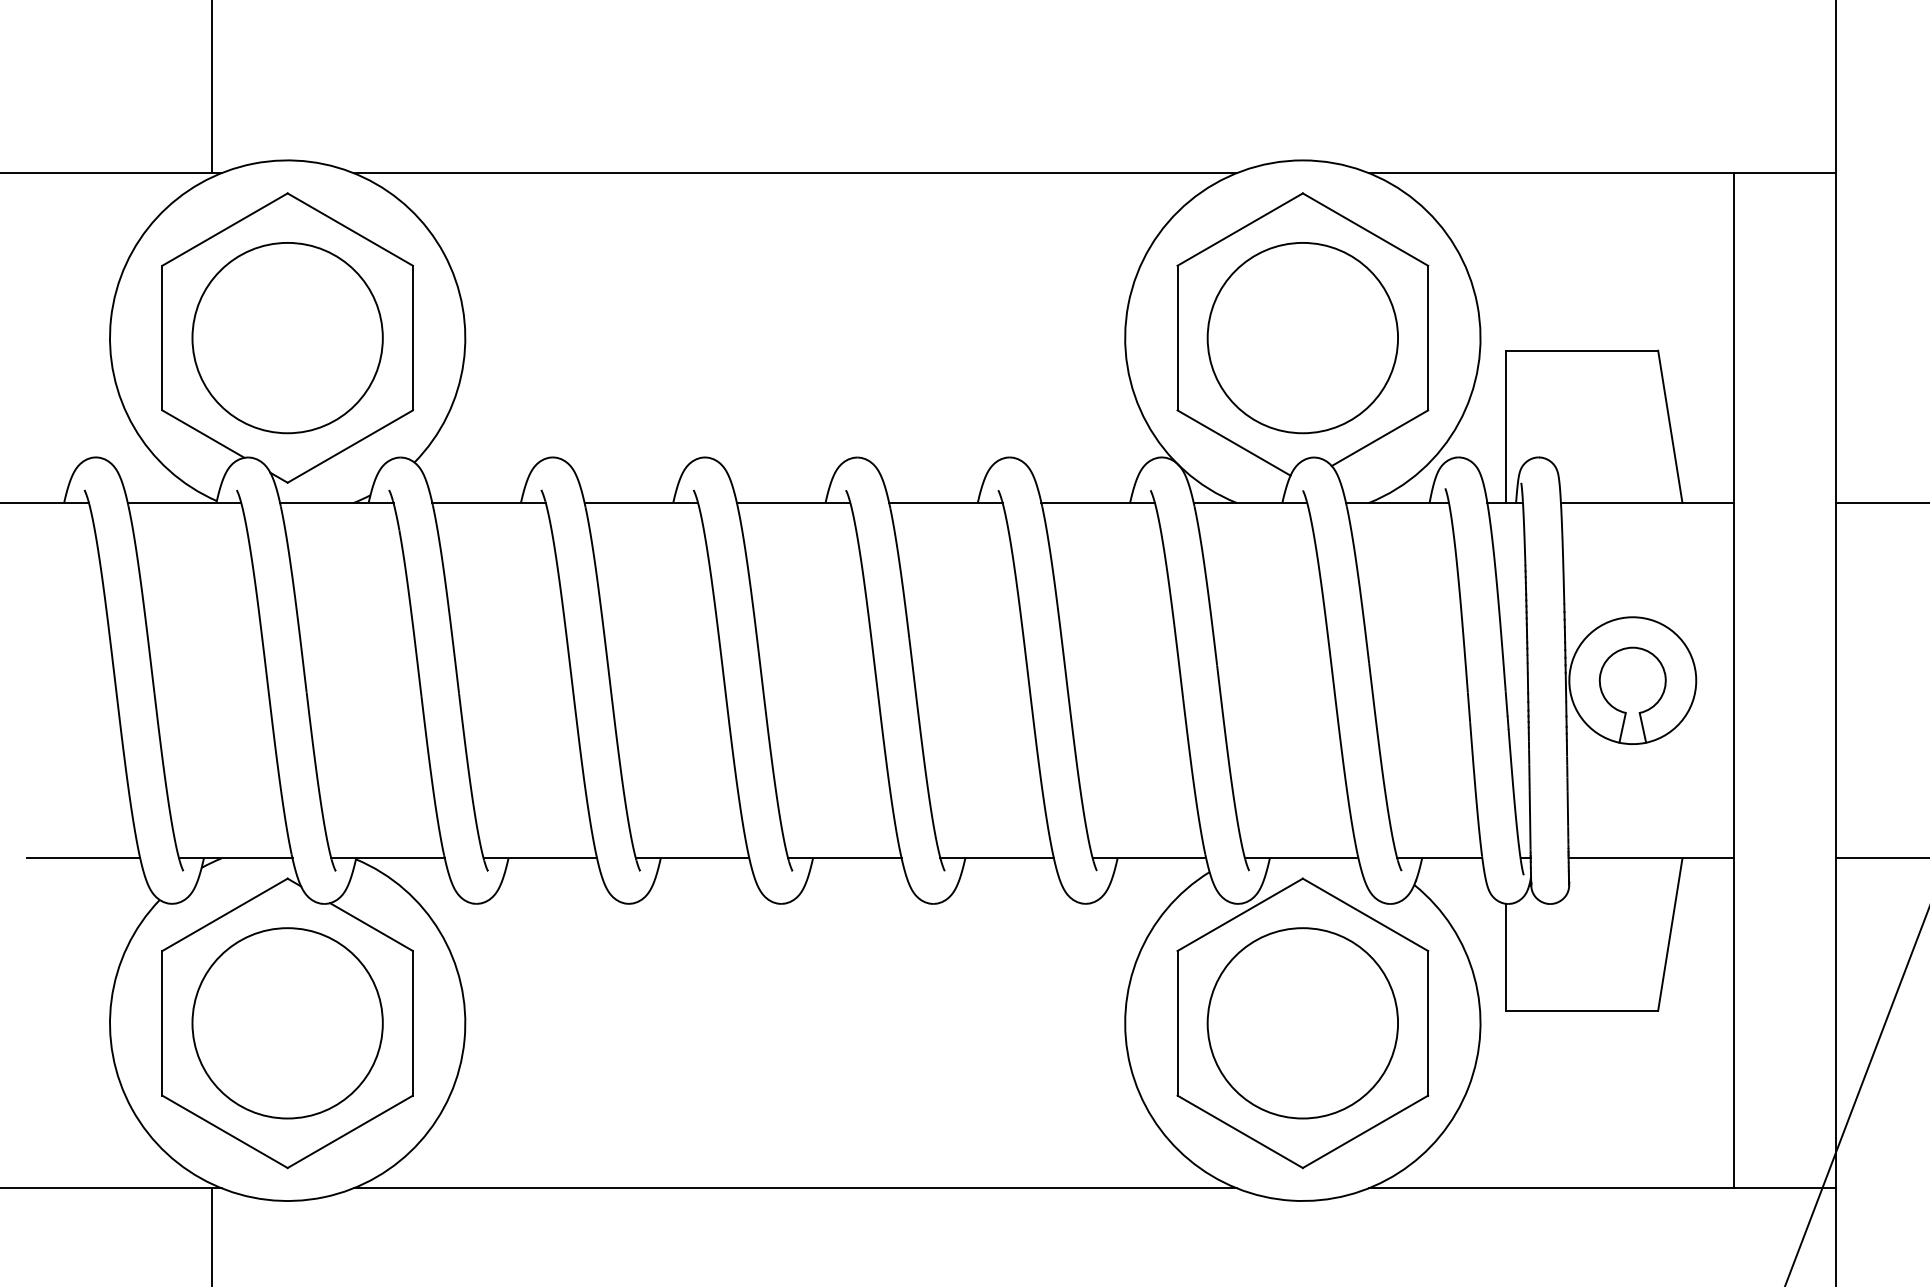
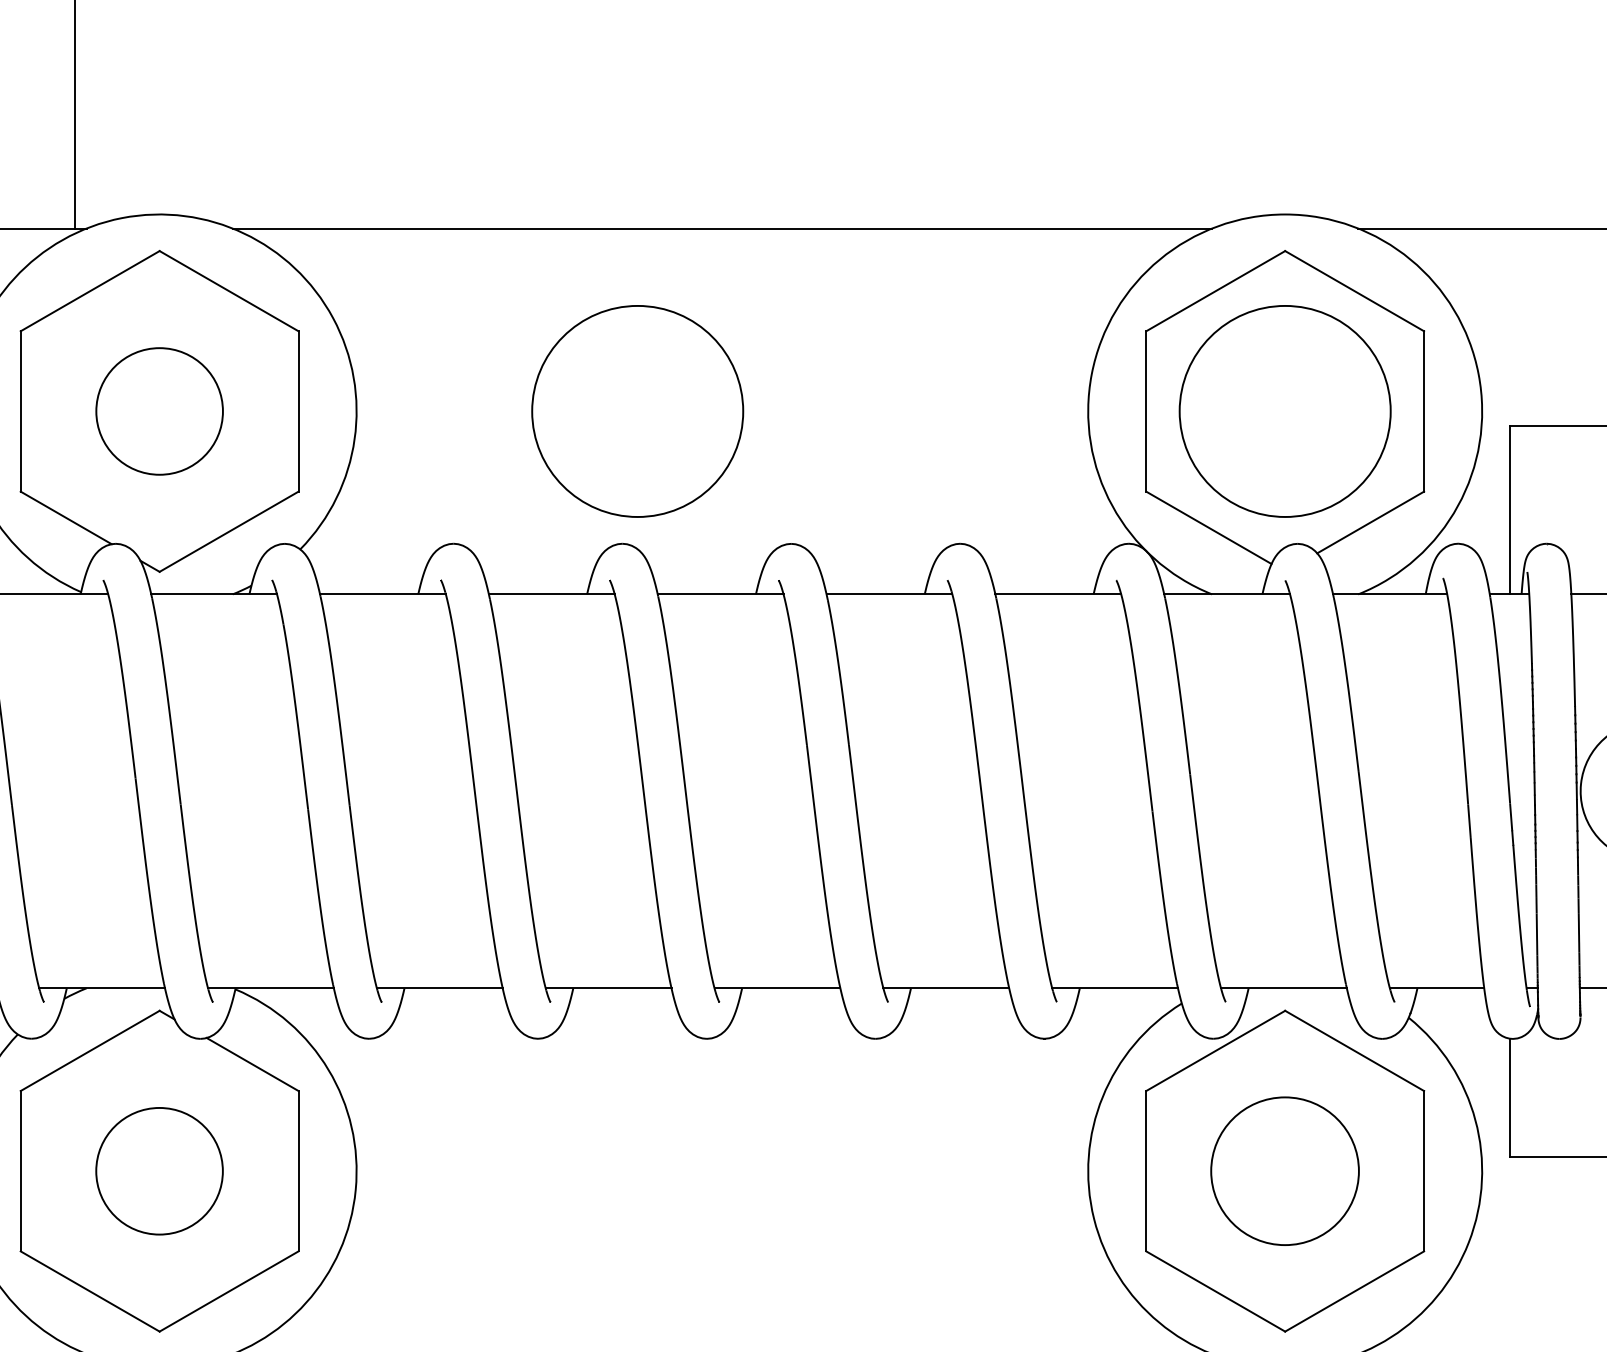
circle: (287, 337) -> (159, 410), size x0.6
circle: (718, 338) -> (637, 411), added
circle: (287, 1023) -> (159, 1171), size x0.6
circle: (1302, 1023) -> (1284, 1171), size x0.7

